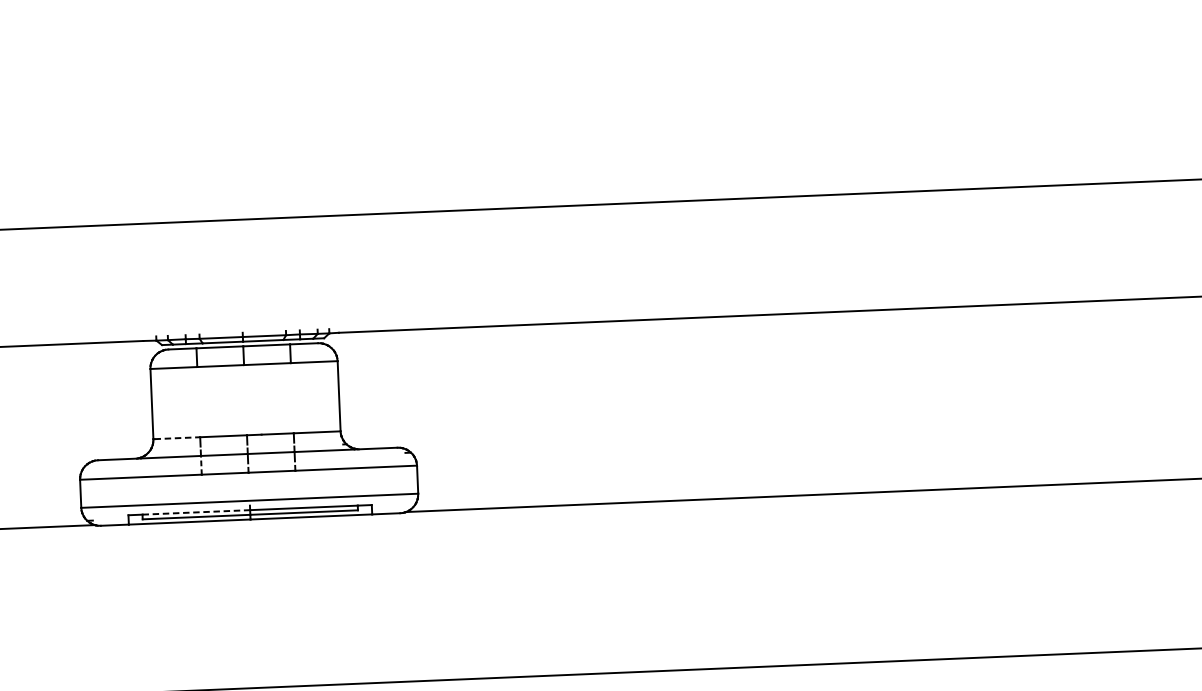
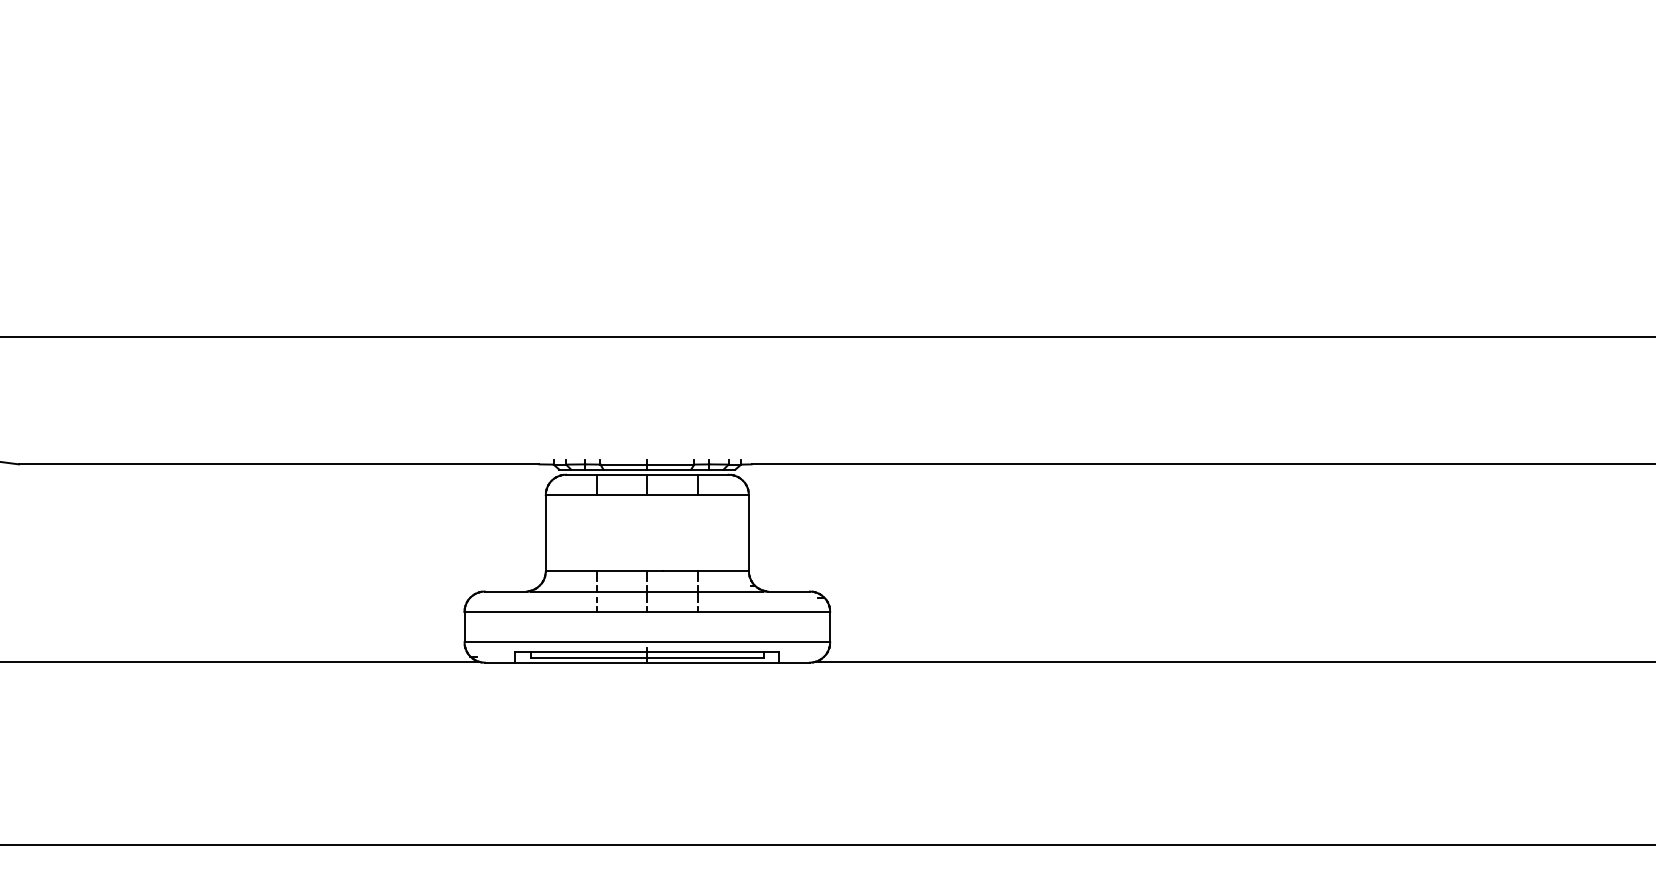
line: (177, 438) -> (571, 571), dashed -> solid
line: (196, 512) -> (589, 652), dashed -> solid

